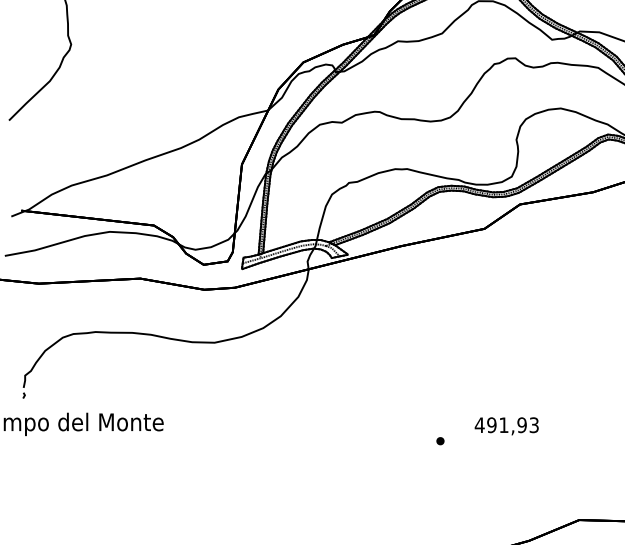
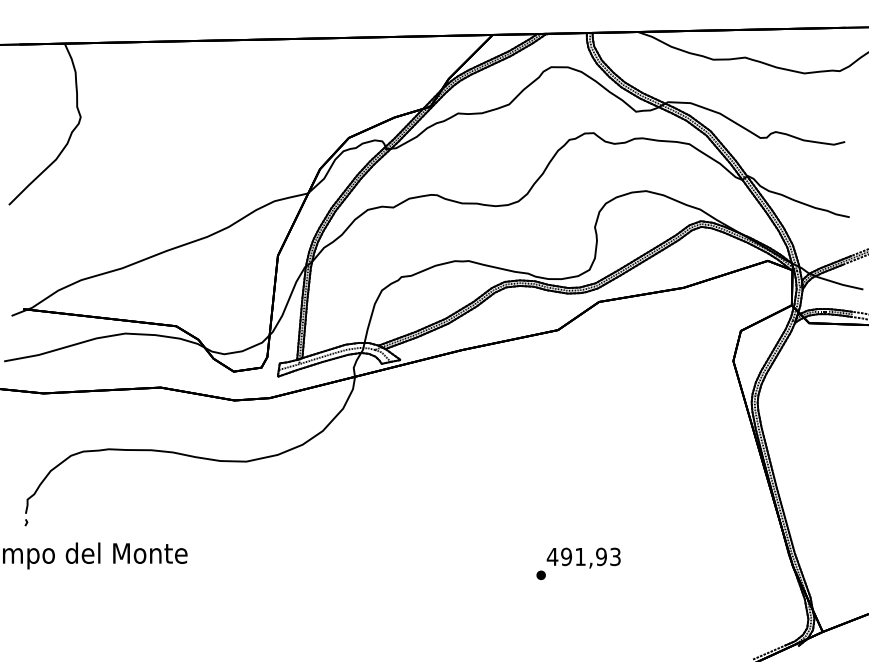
part: (439, 440) -> (540, 574), moved

